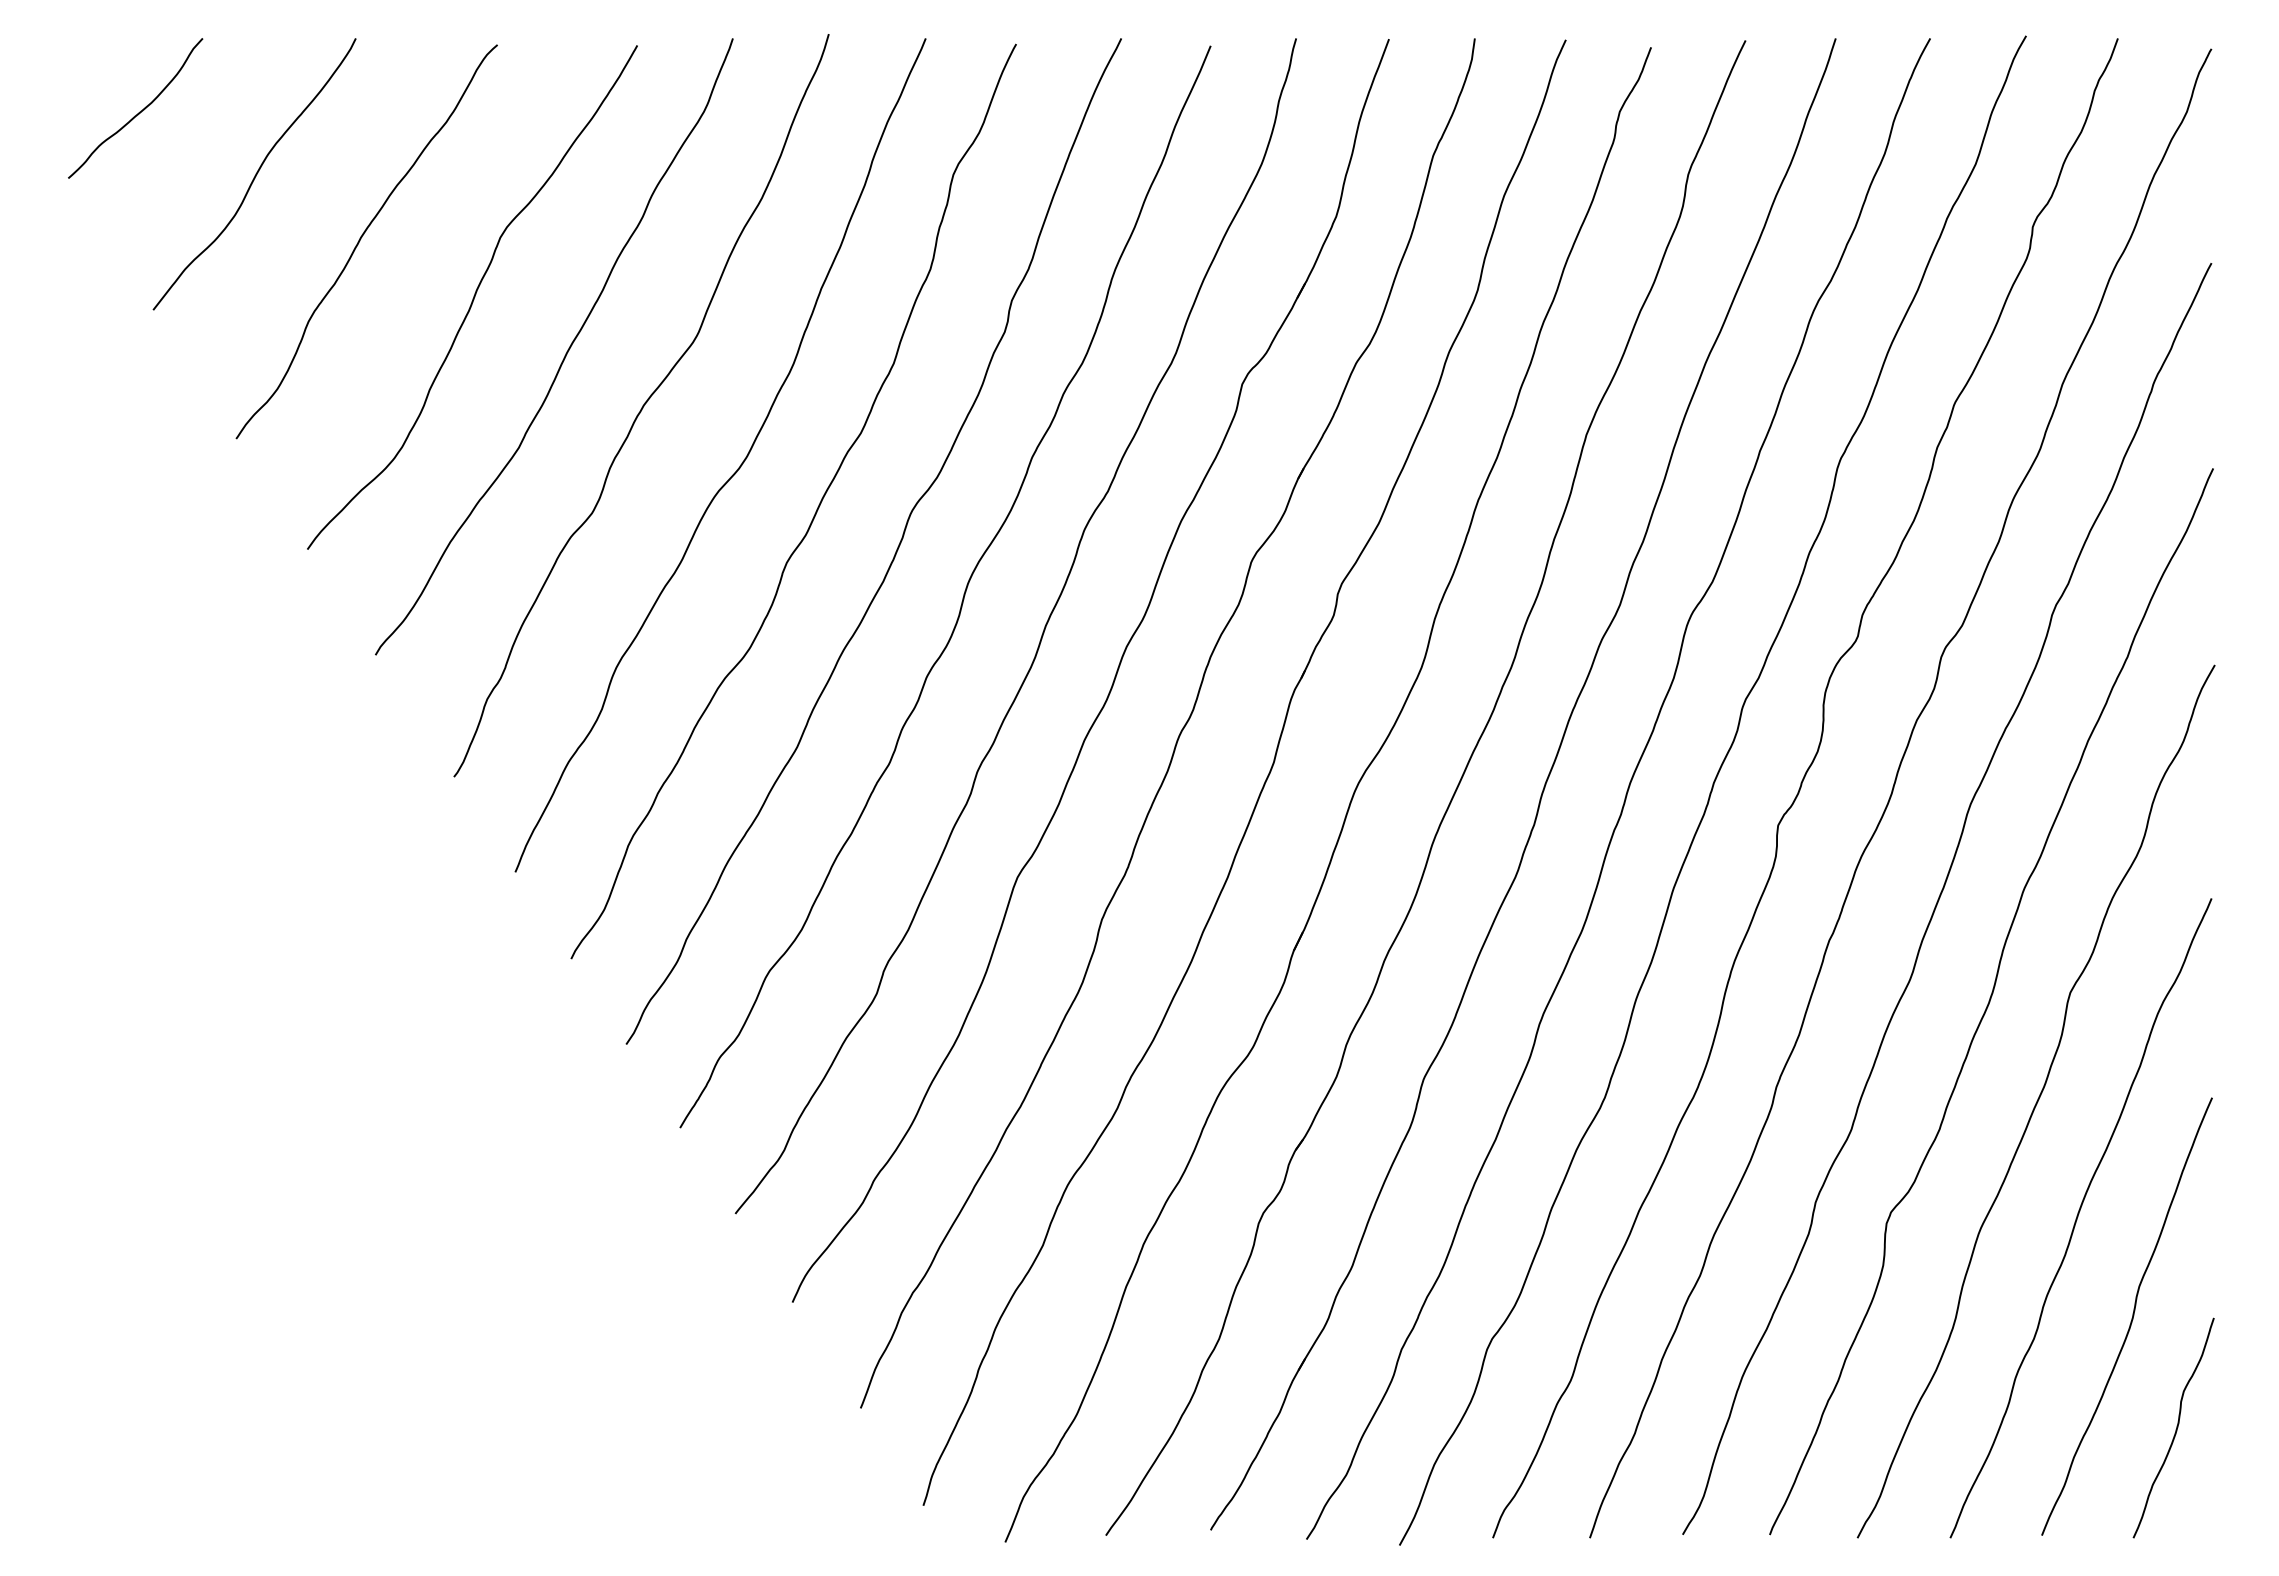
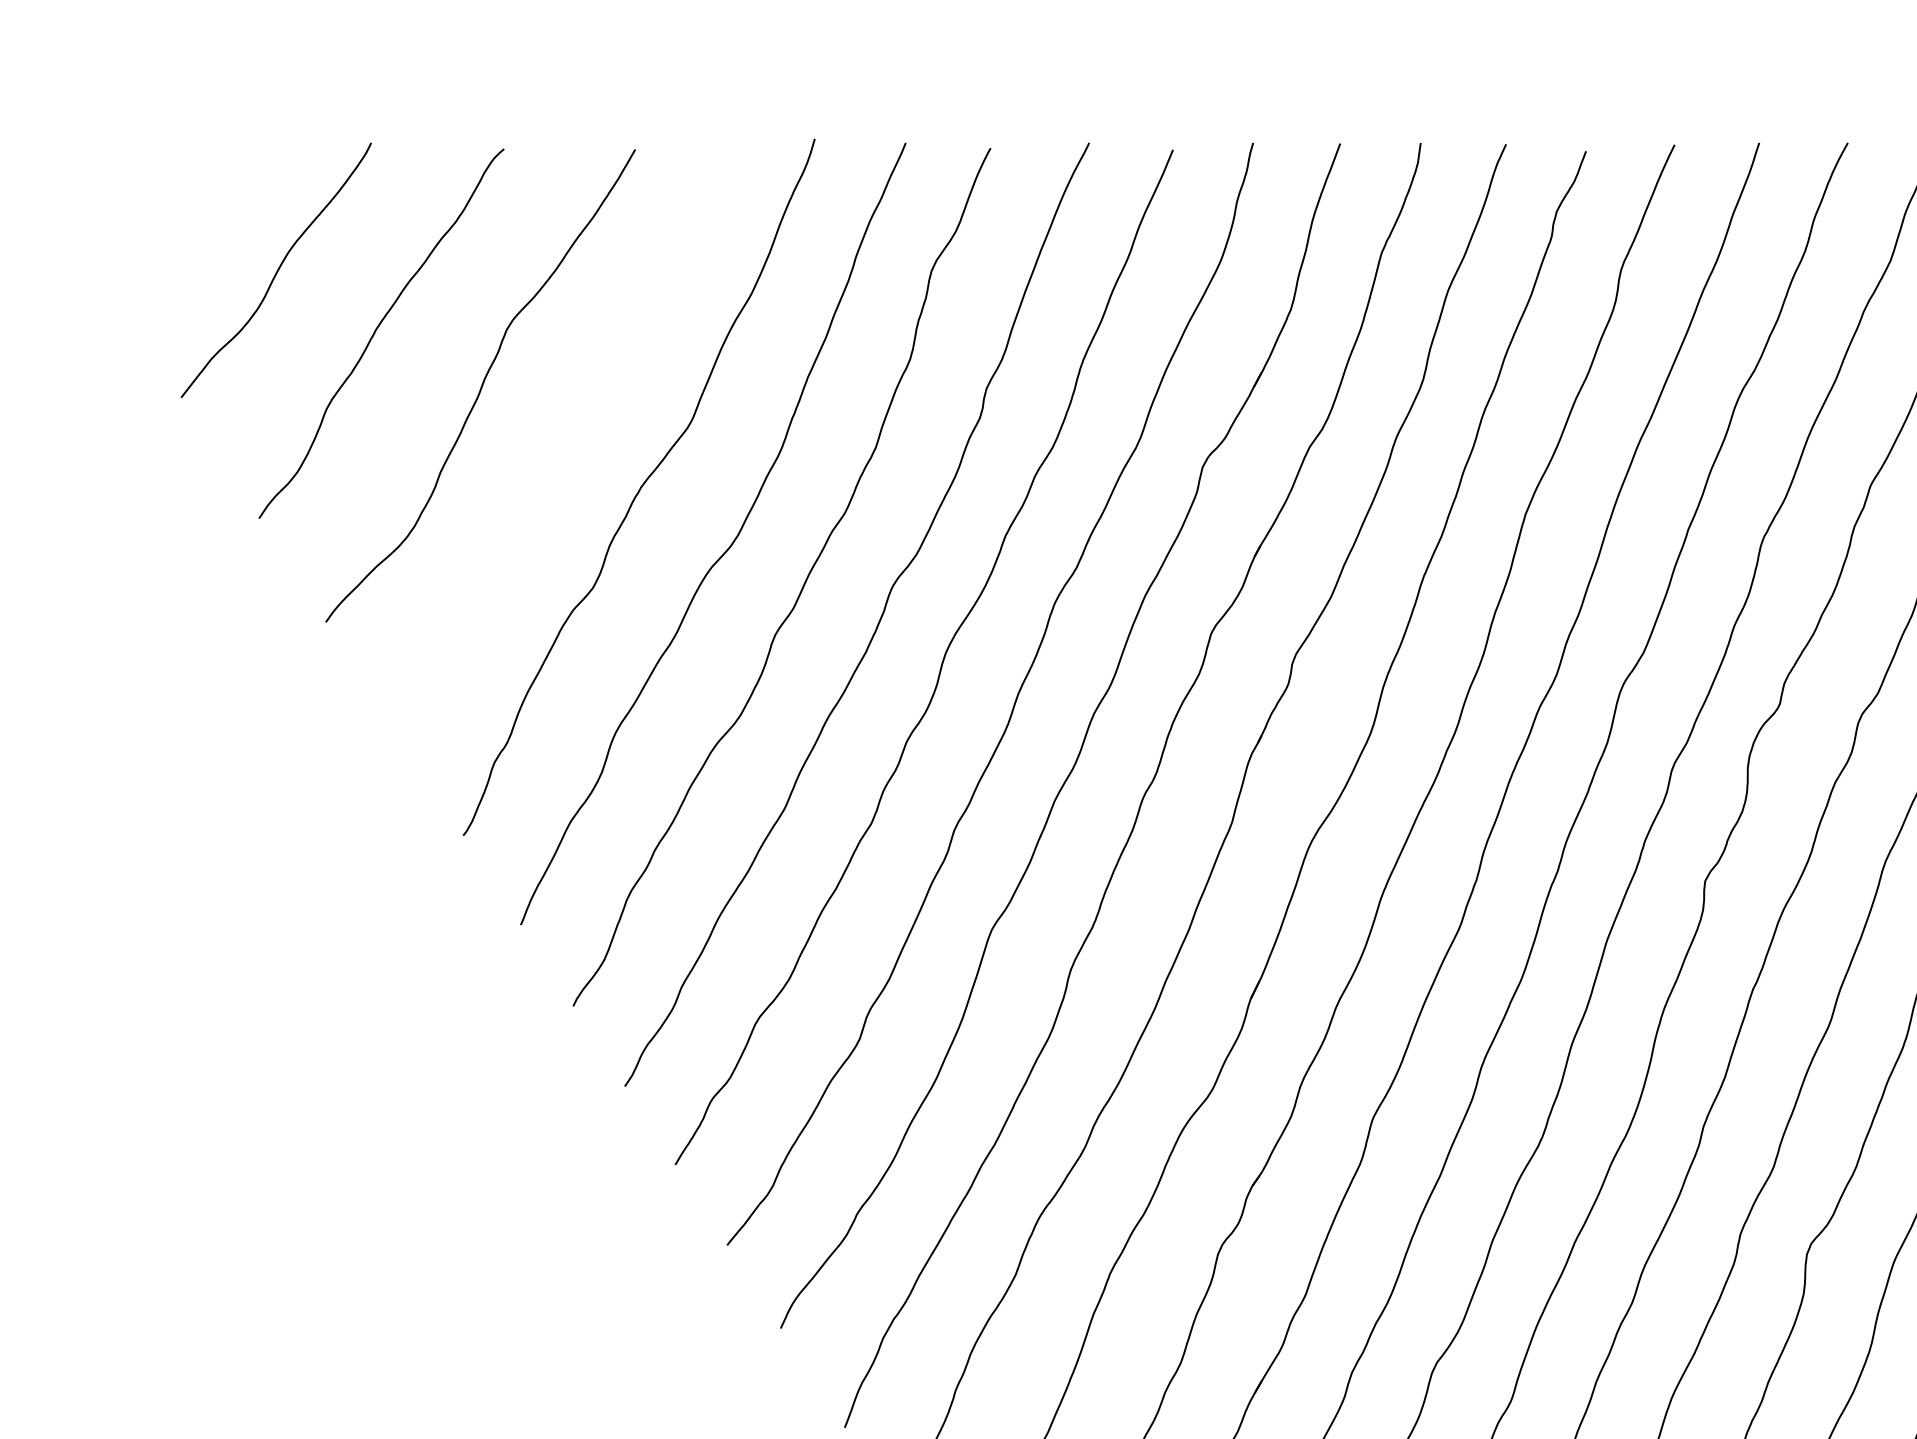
curve: (139, 111) -> (168, 211), removed
curve: (566, 351) -> (568, 436), removed

